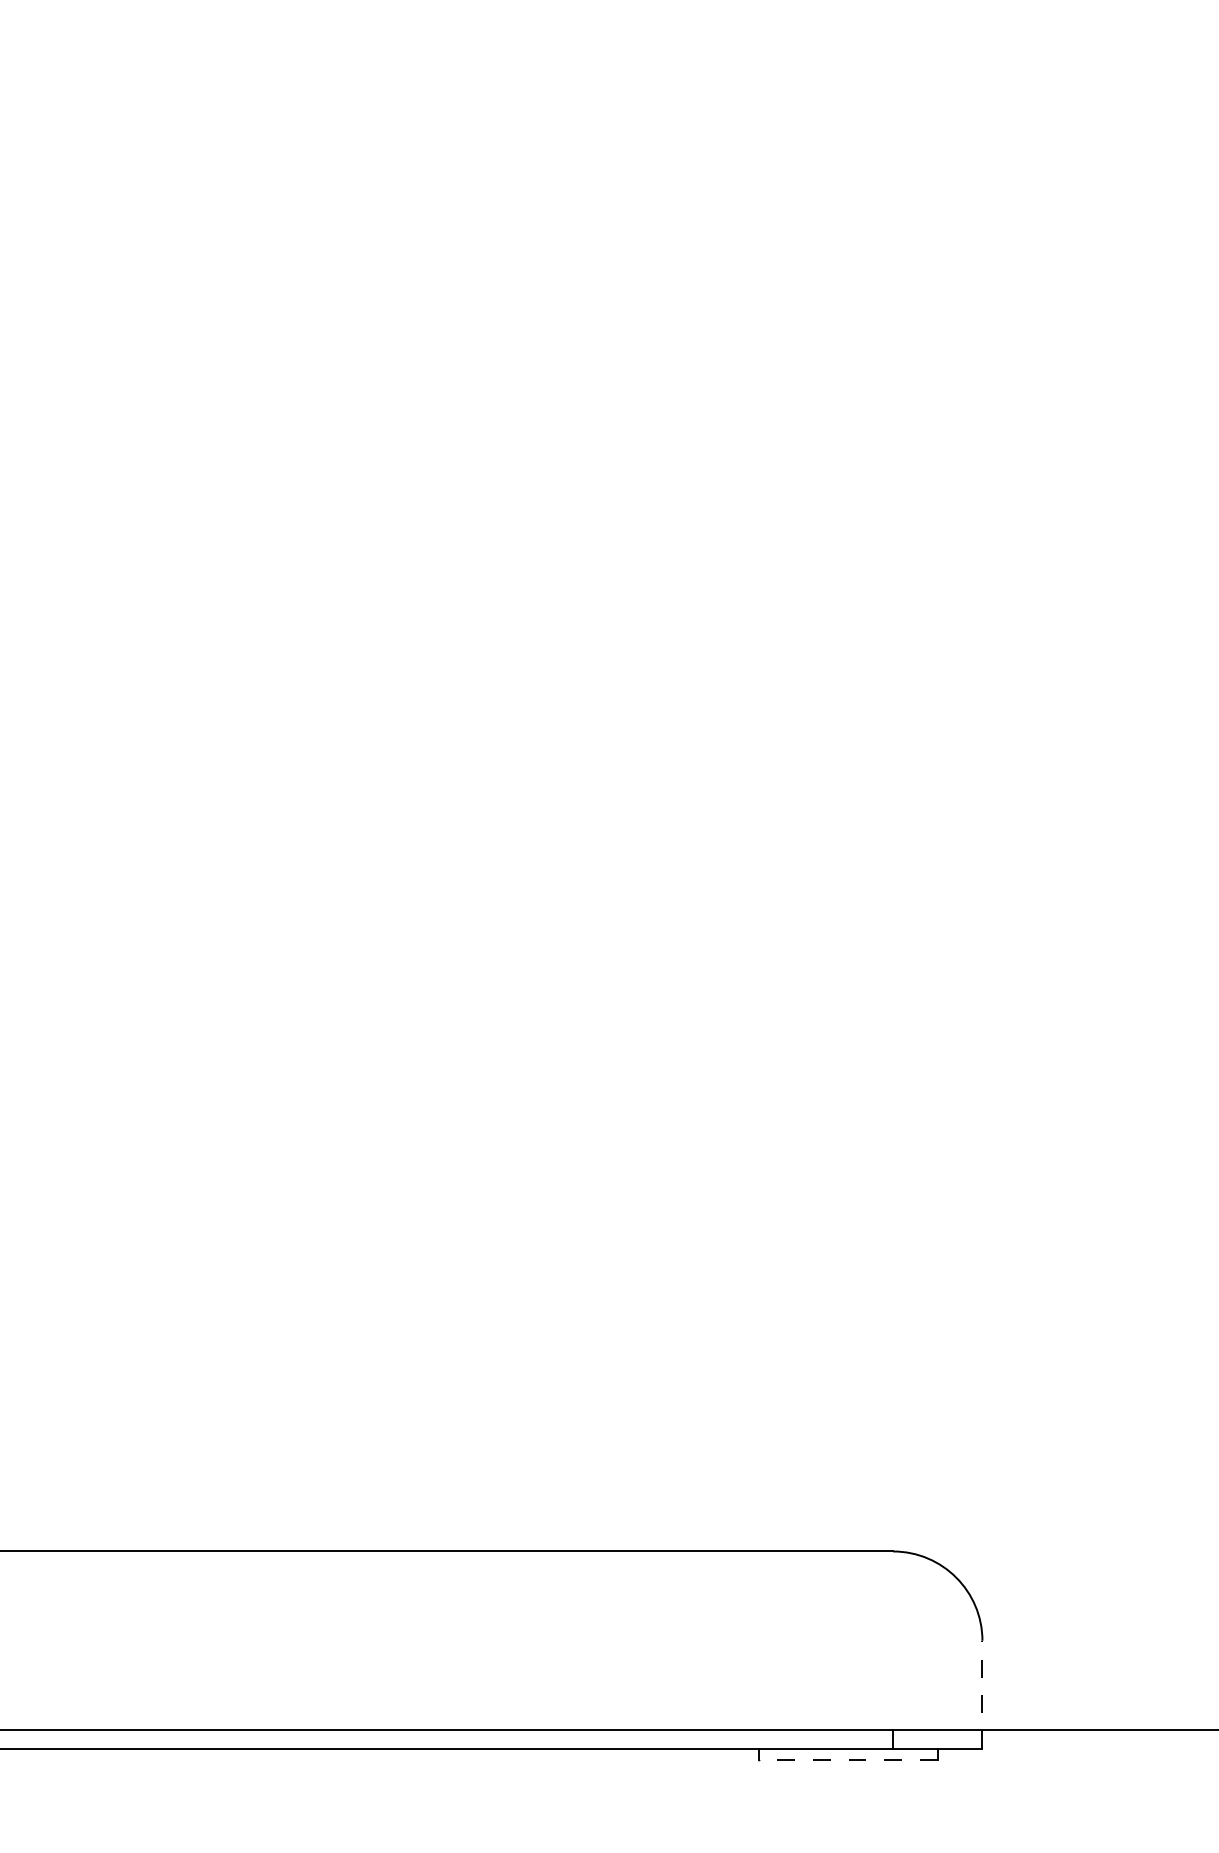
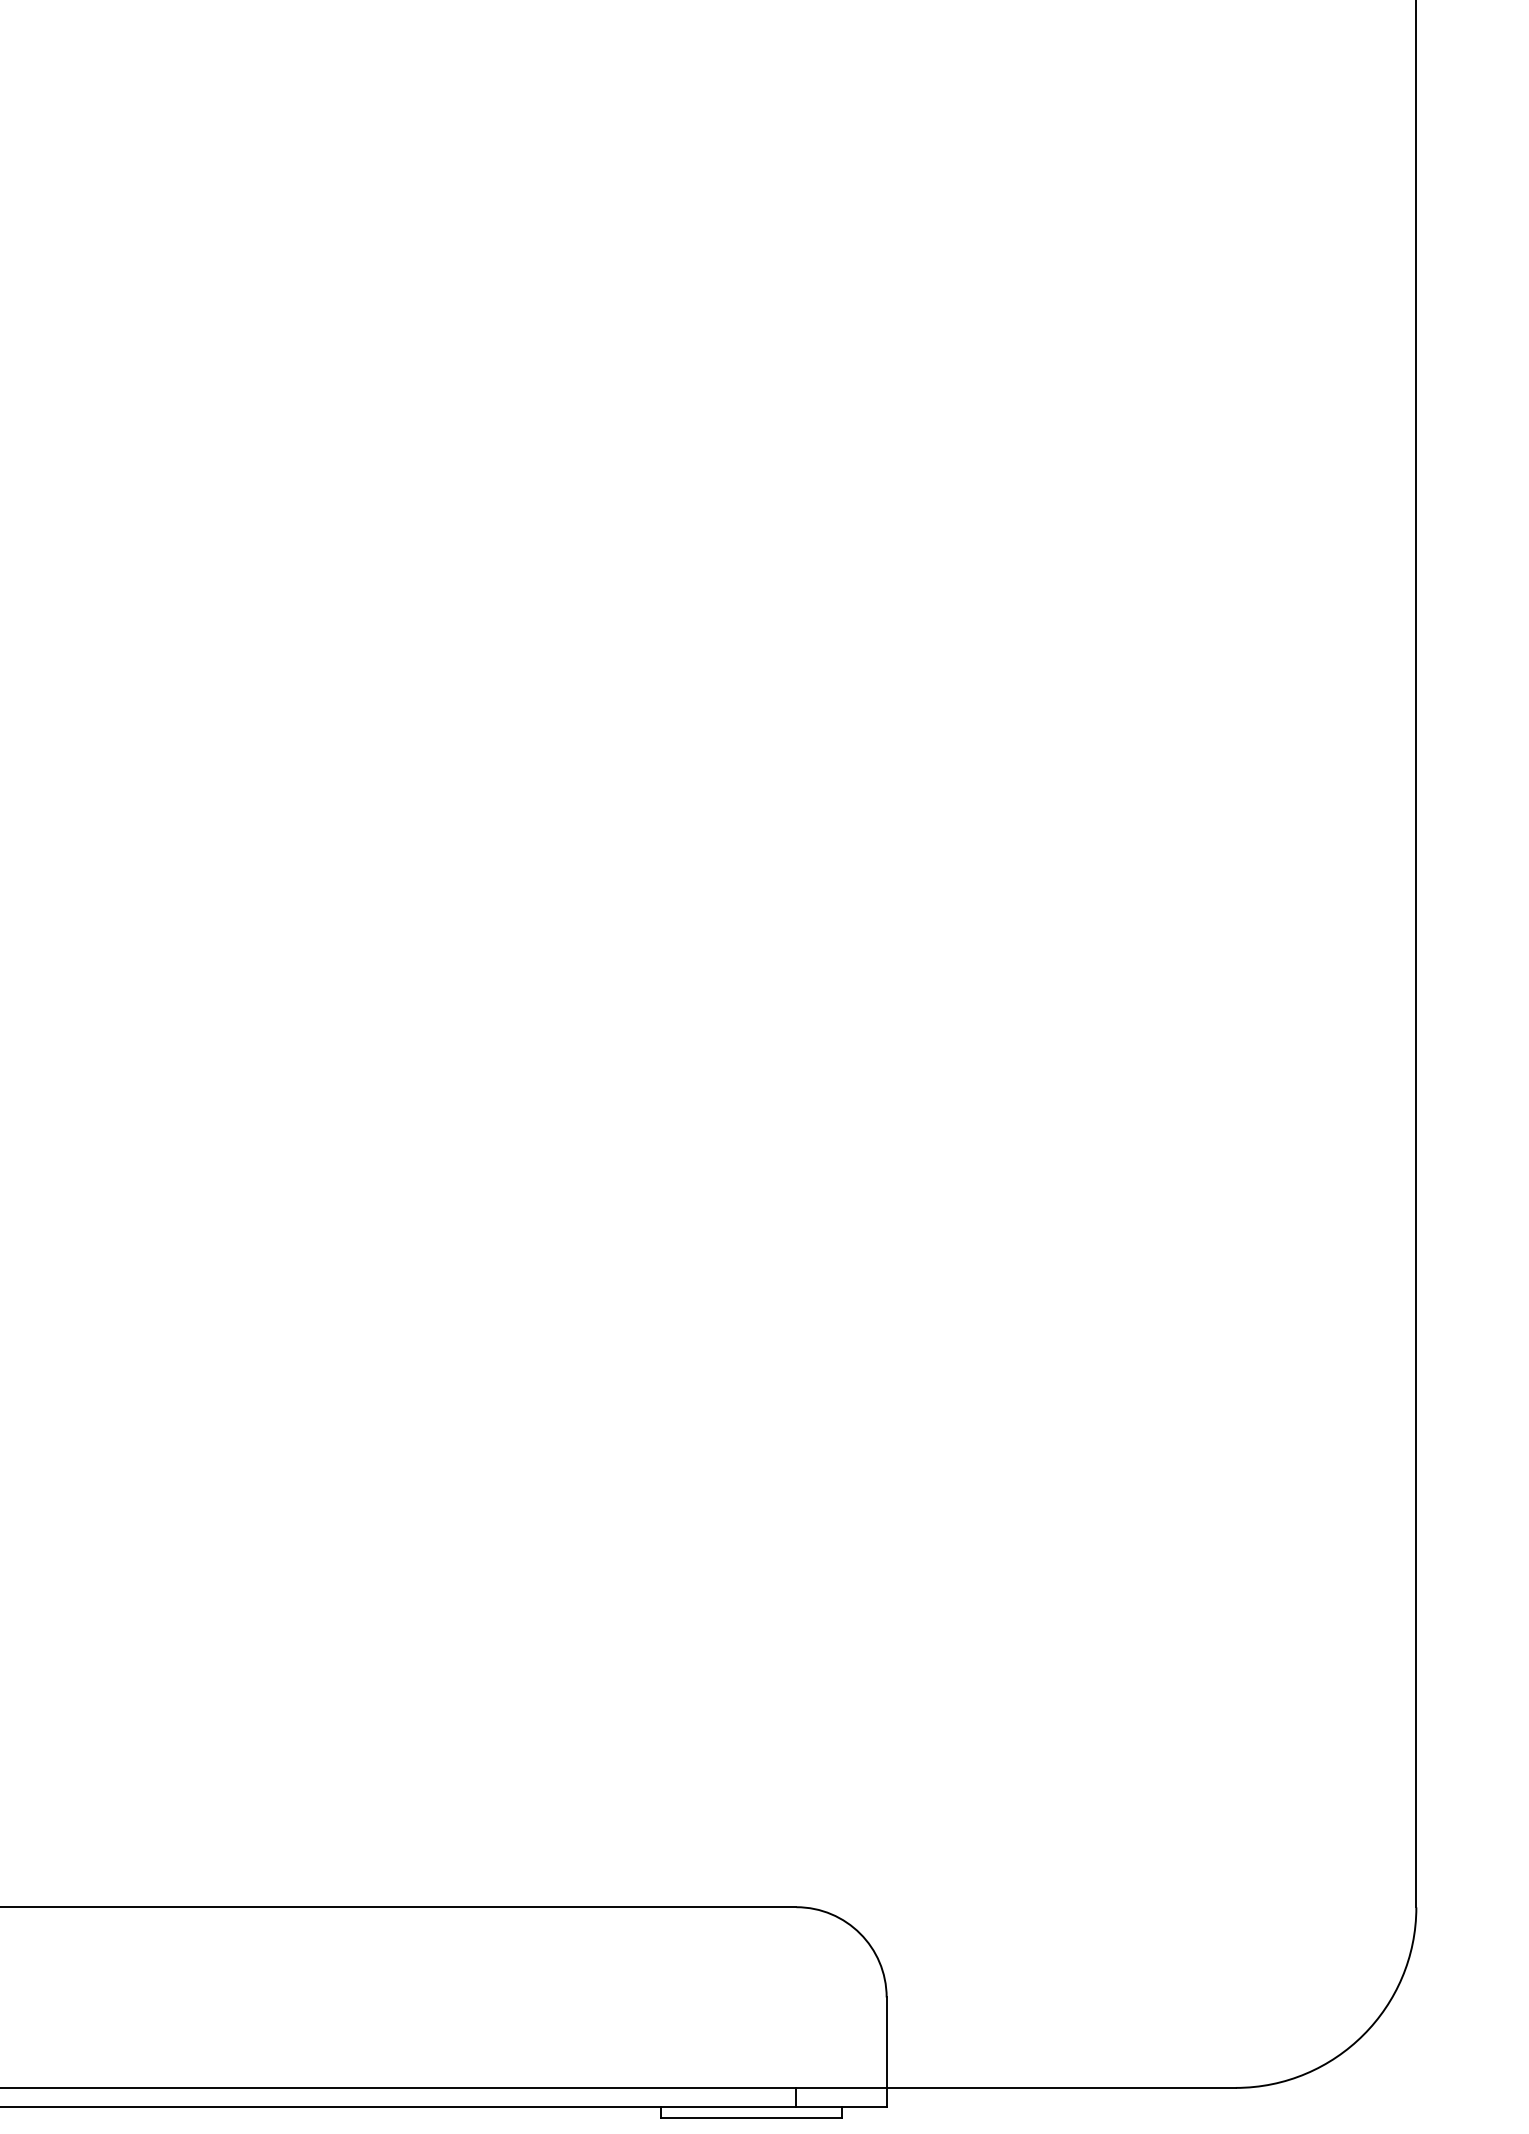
line: (982, 1695) -> (886, 2052), dashed -> solid
line: (847, 1760) -> (750, 2118), dashed -> solid

